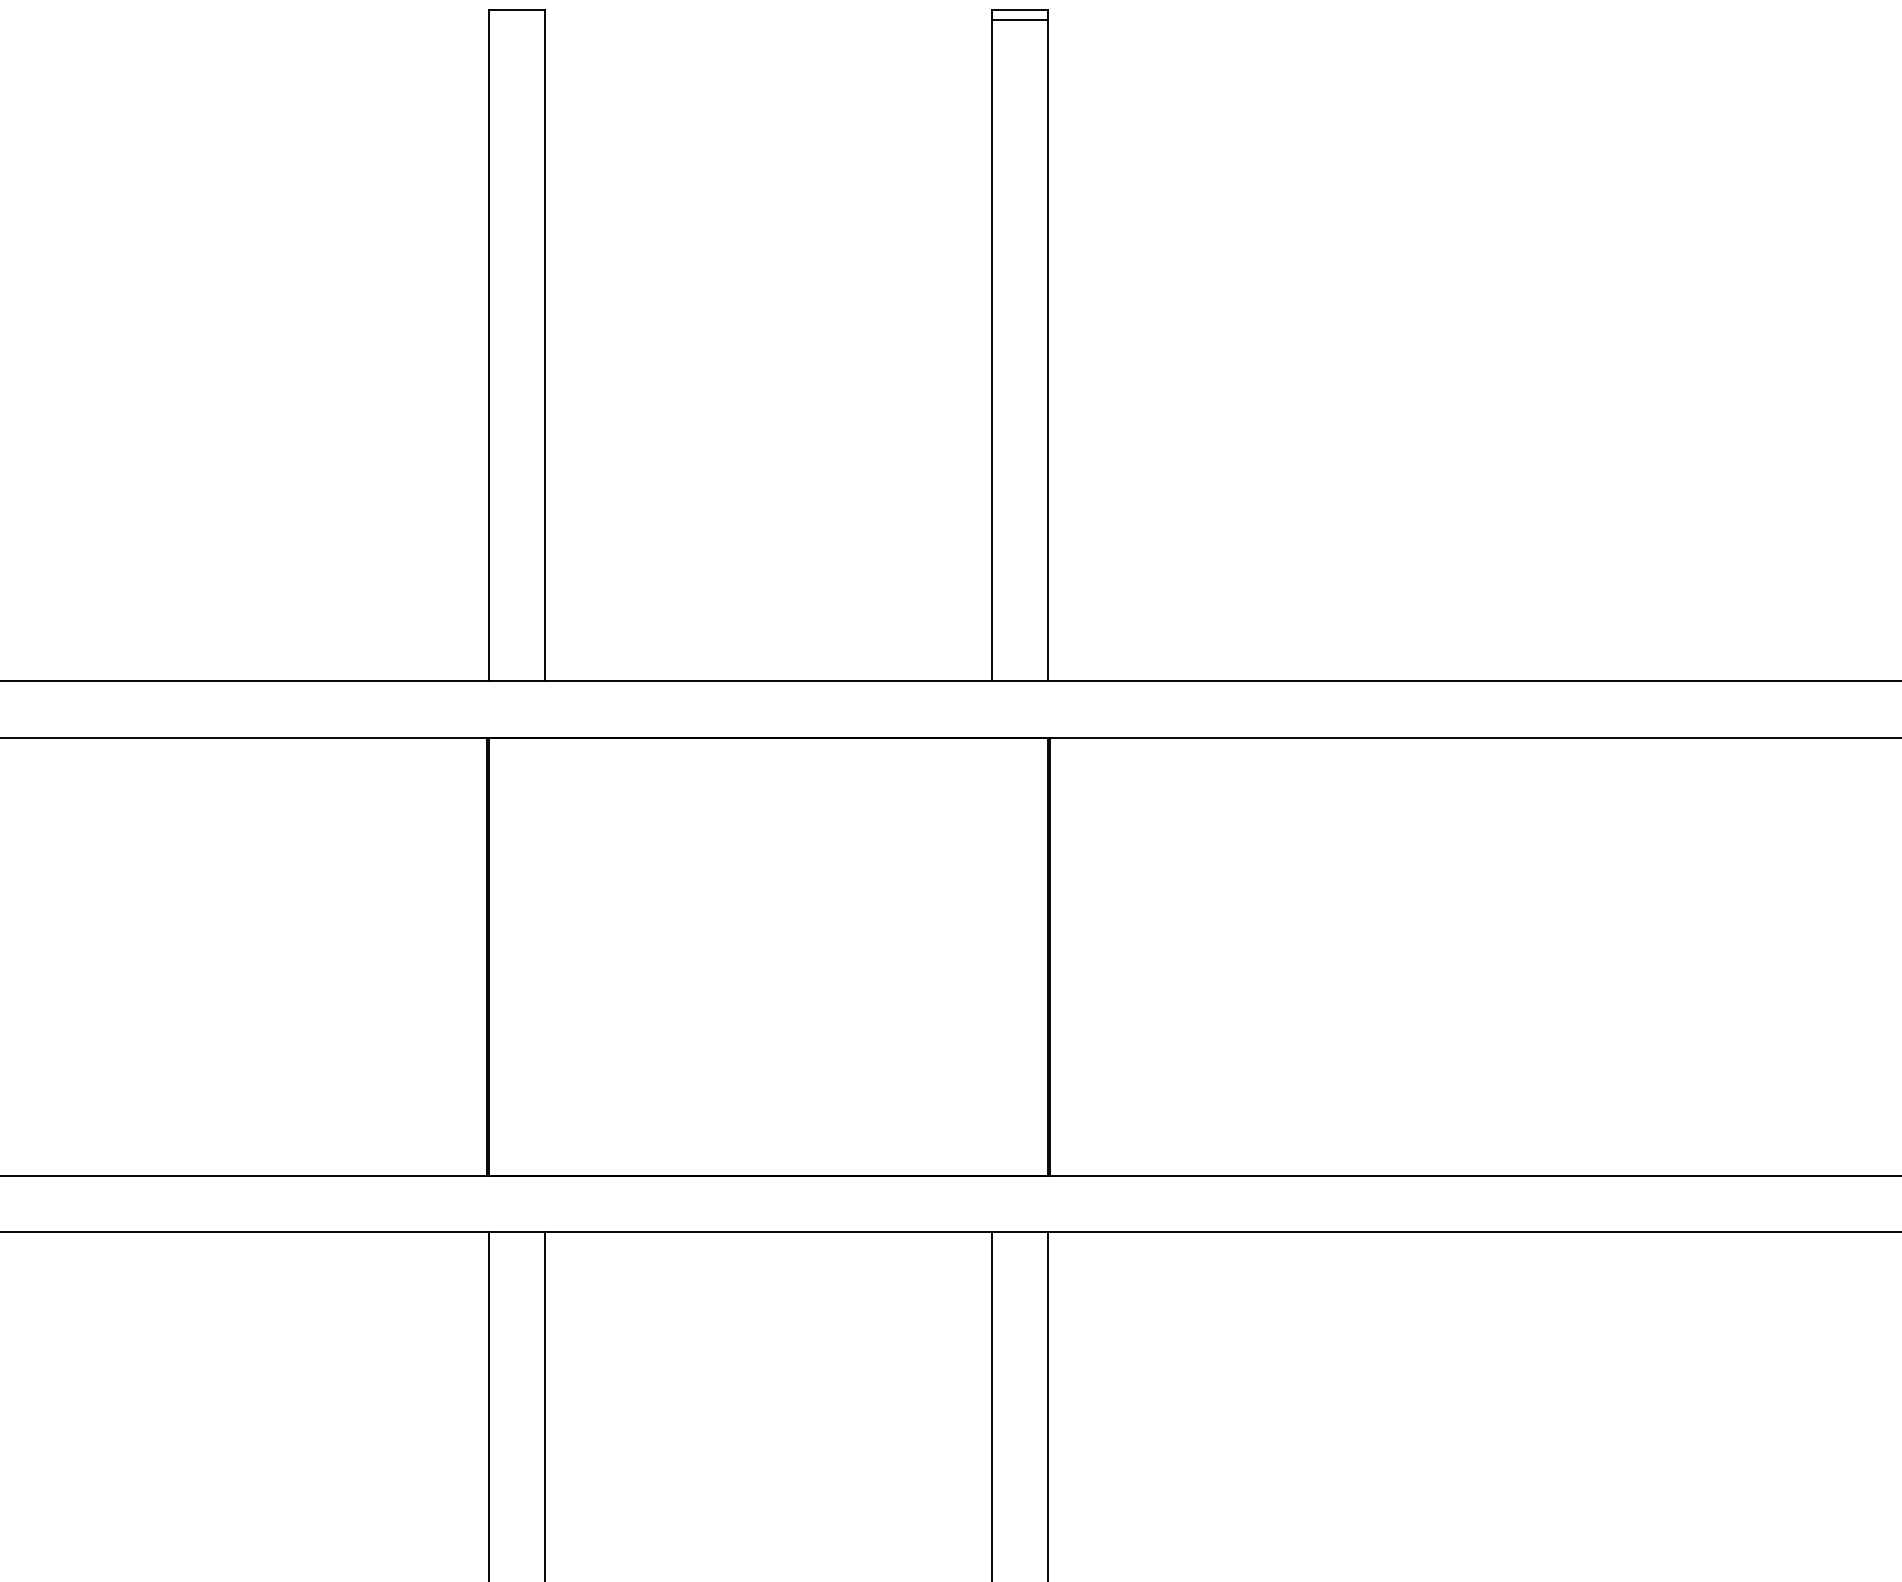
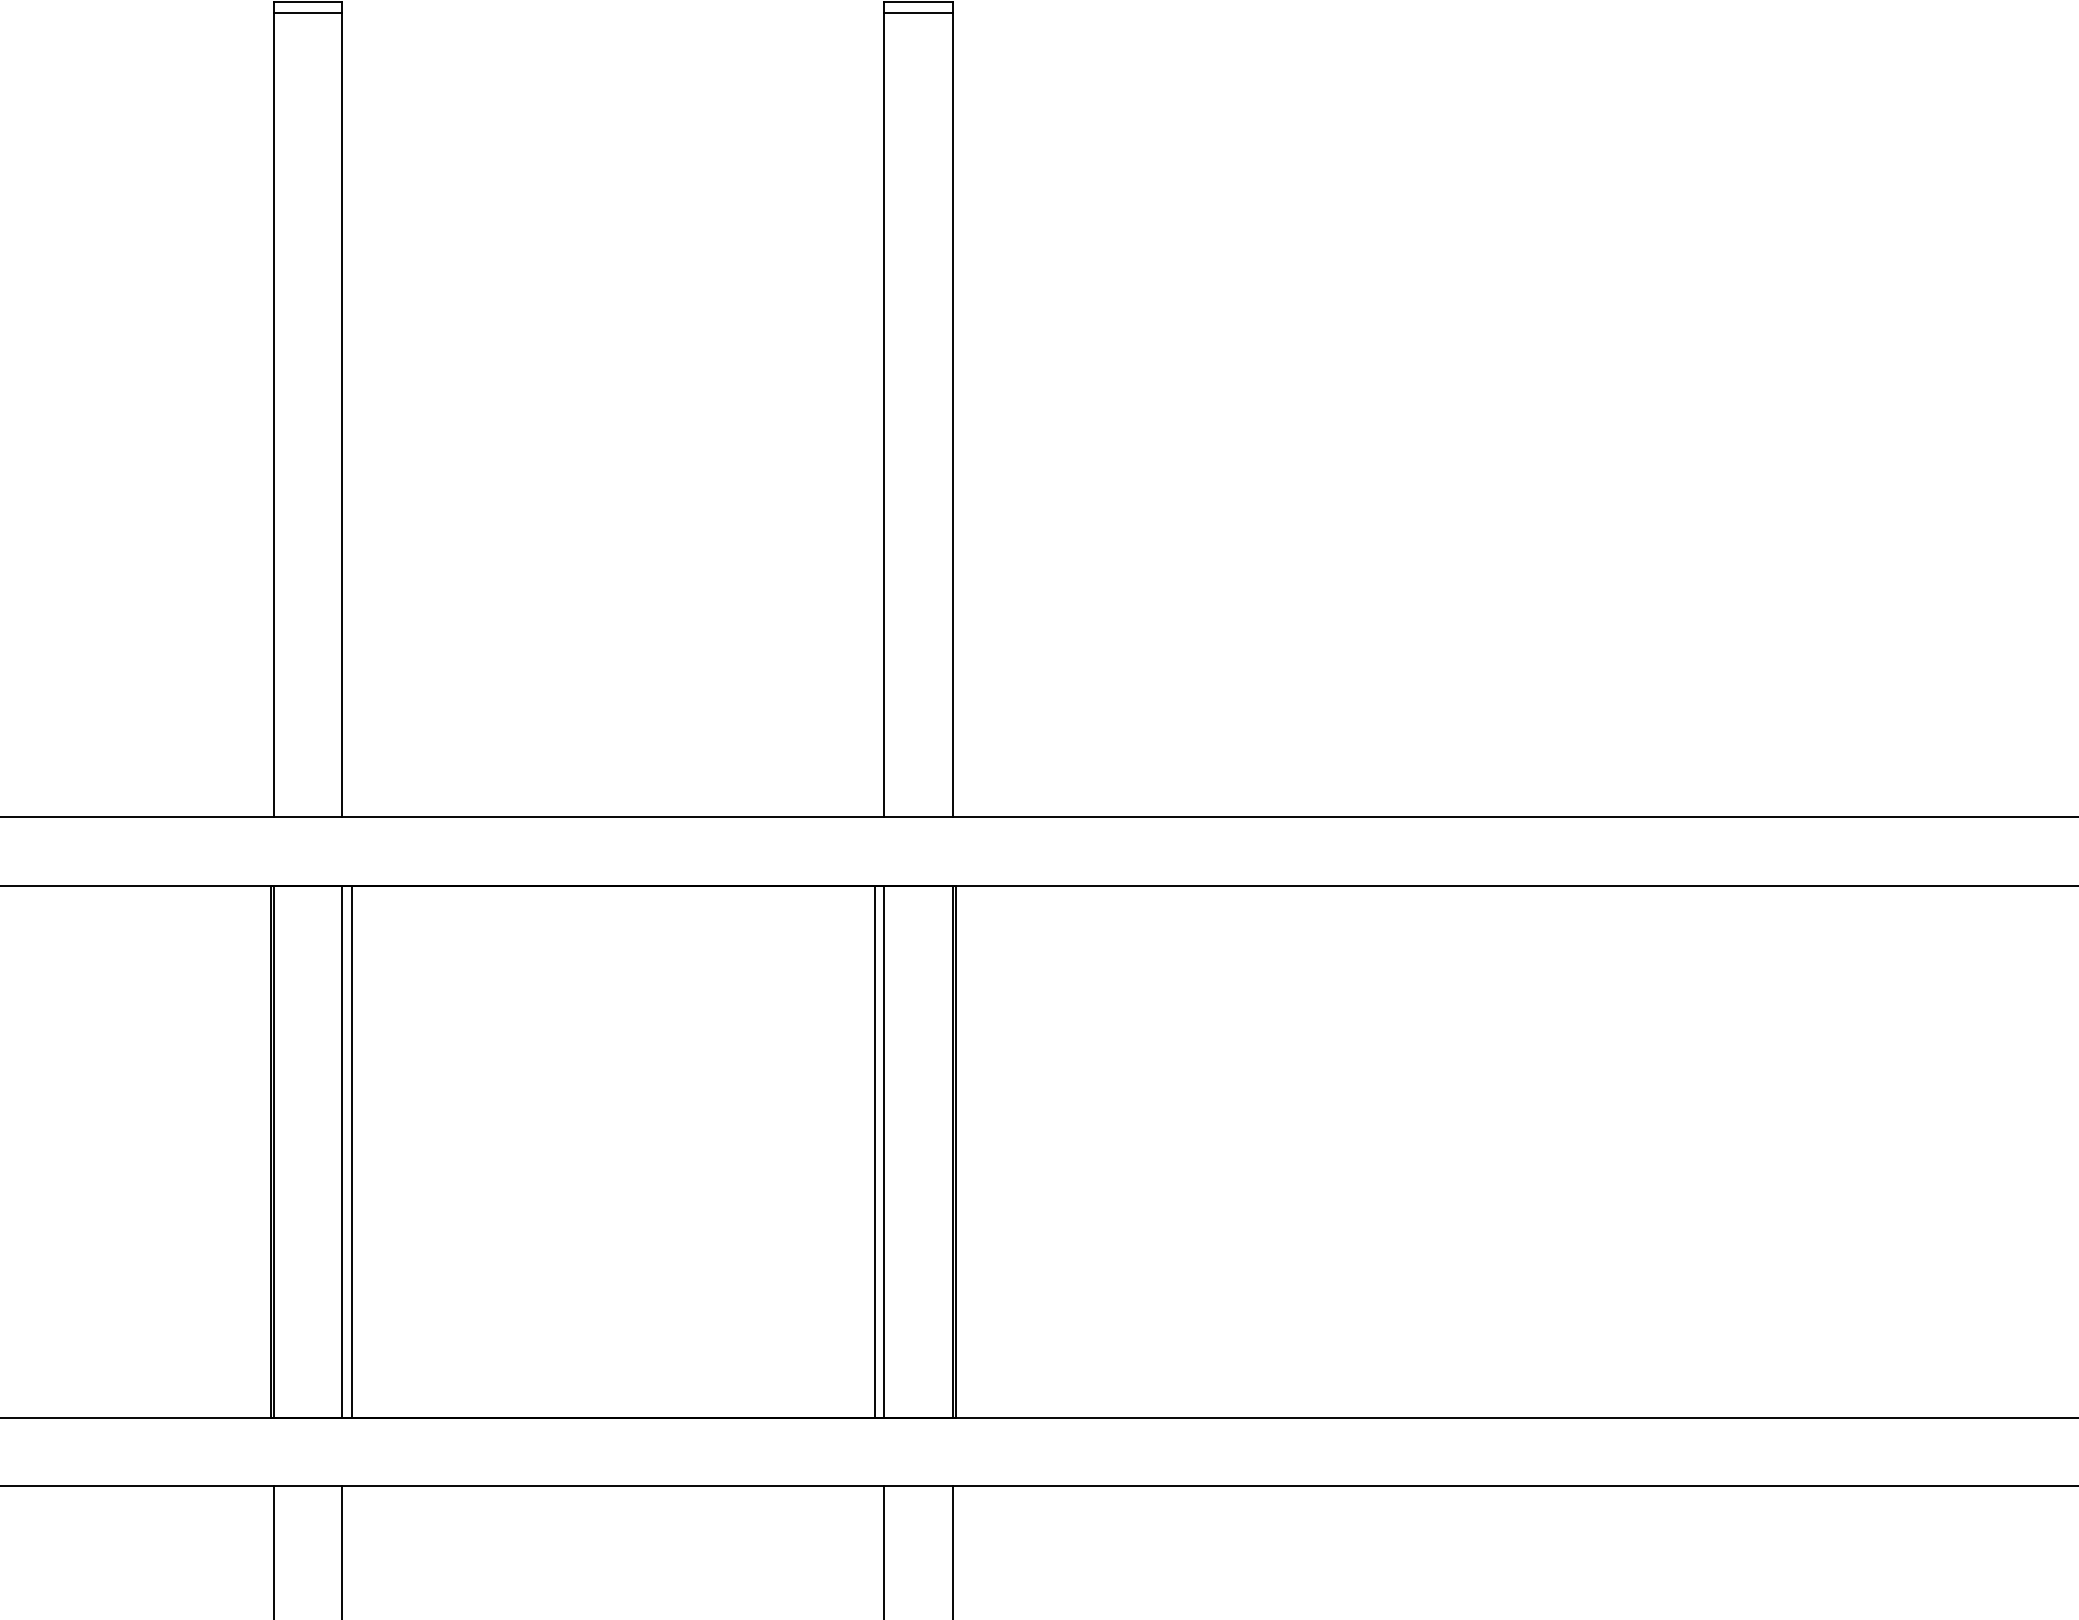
line: (517, 19) -> (308, 13), added
line: (545, 956) -> (342, 1151), added
line: (553, 956) -> (352, 1151), added
line: (983, 956) -> (874, 1151), added
line: (991, 956) -> (884, 1151), added

